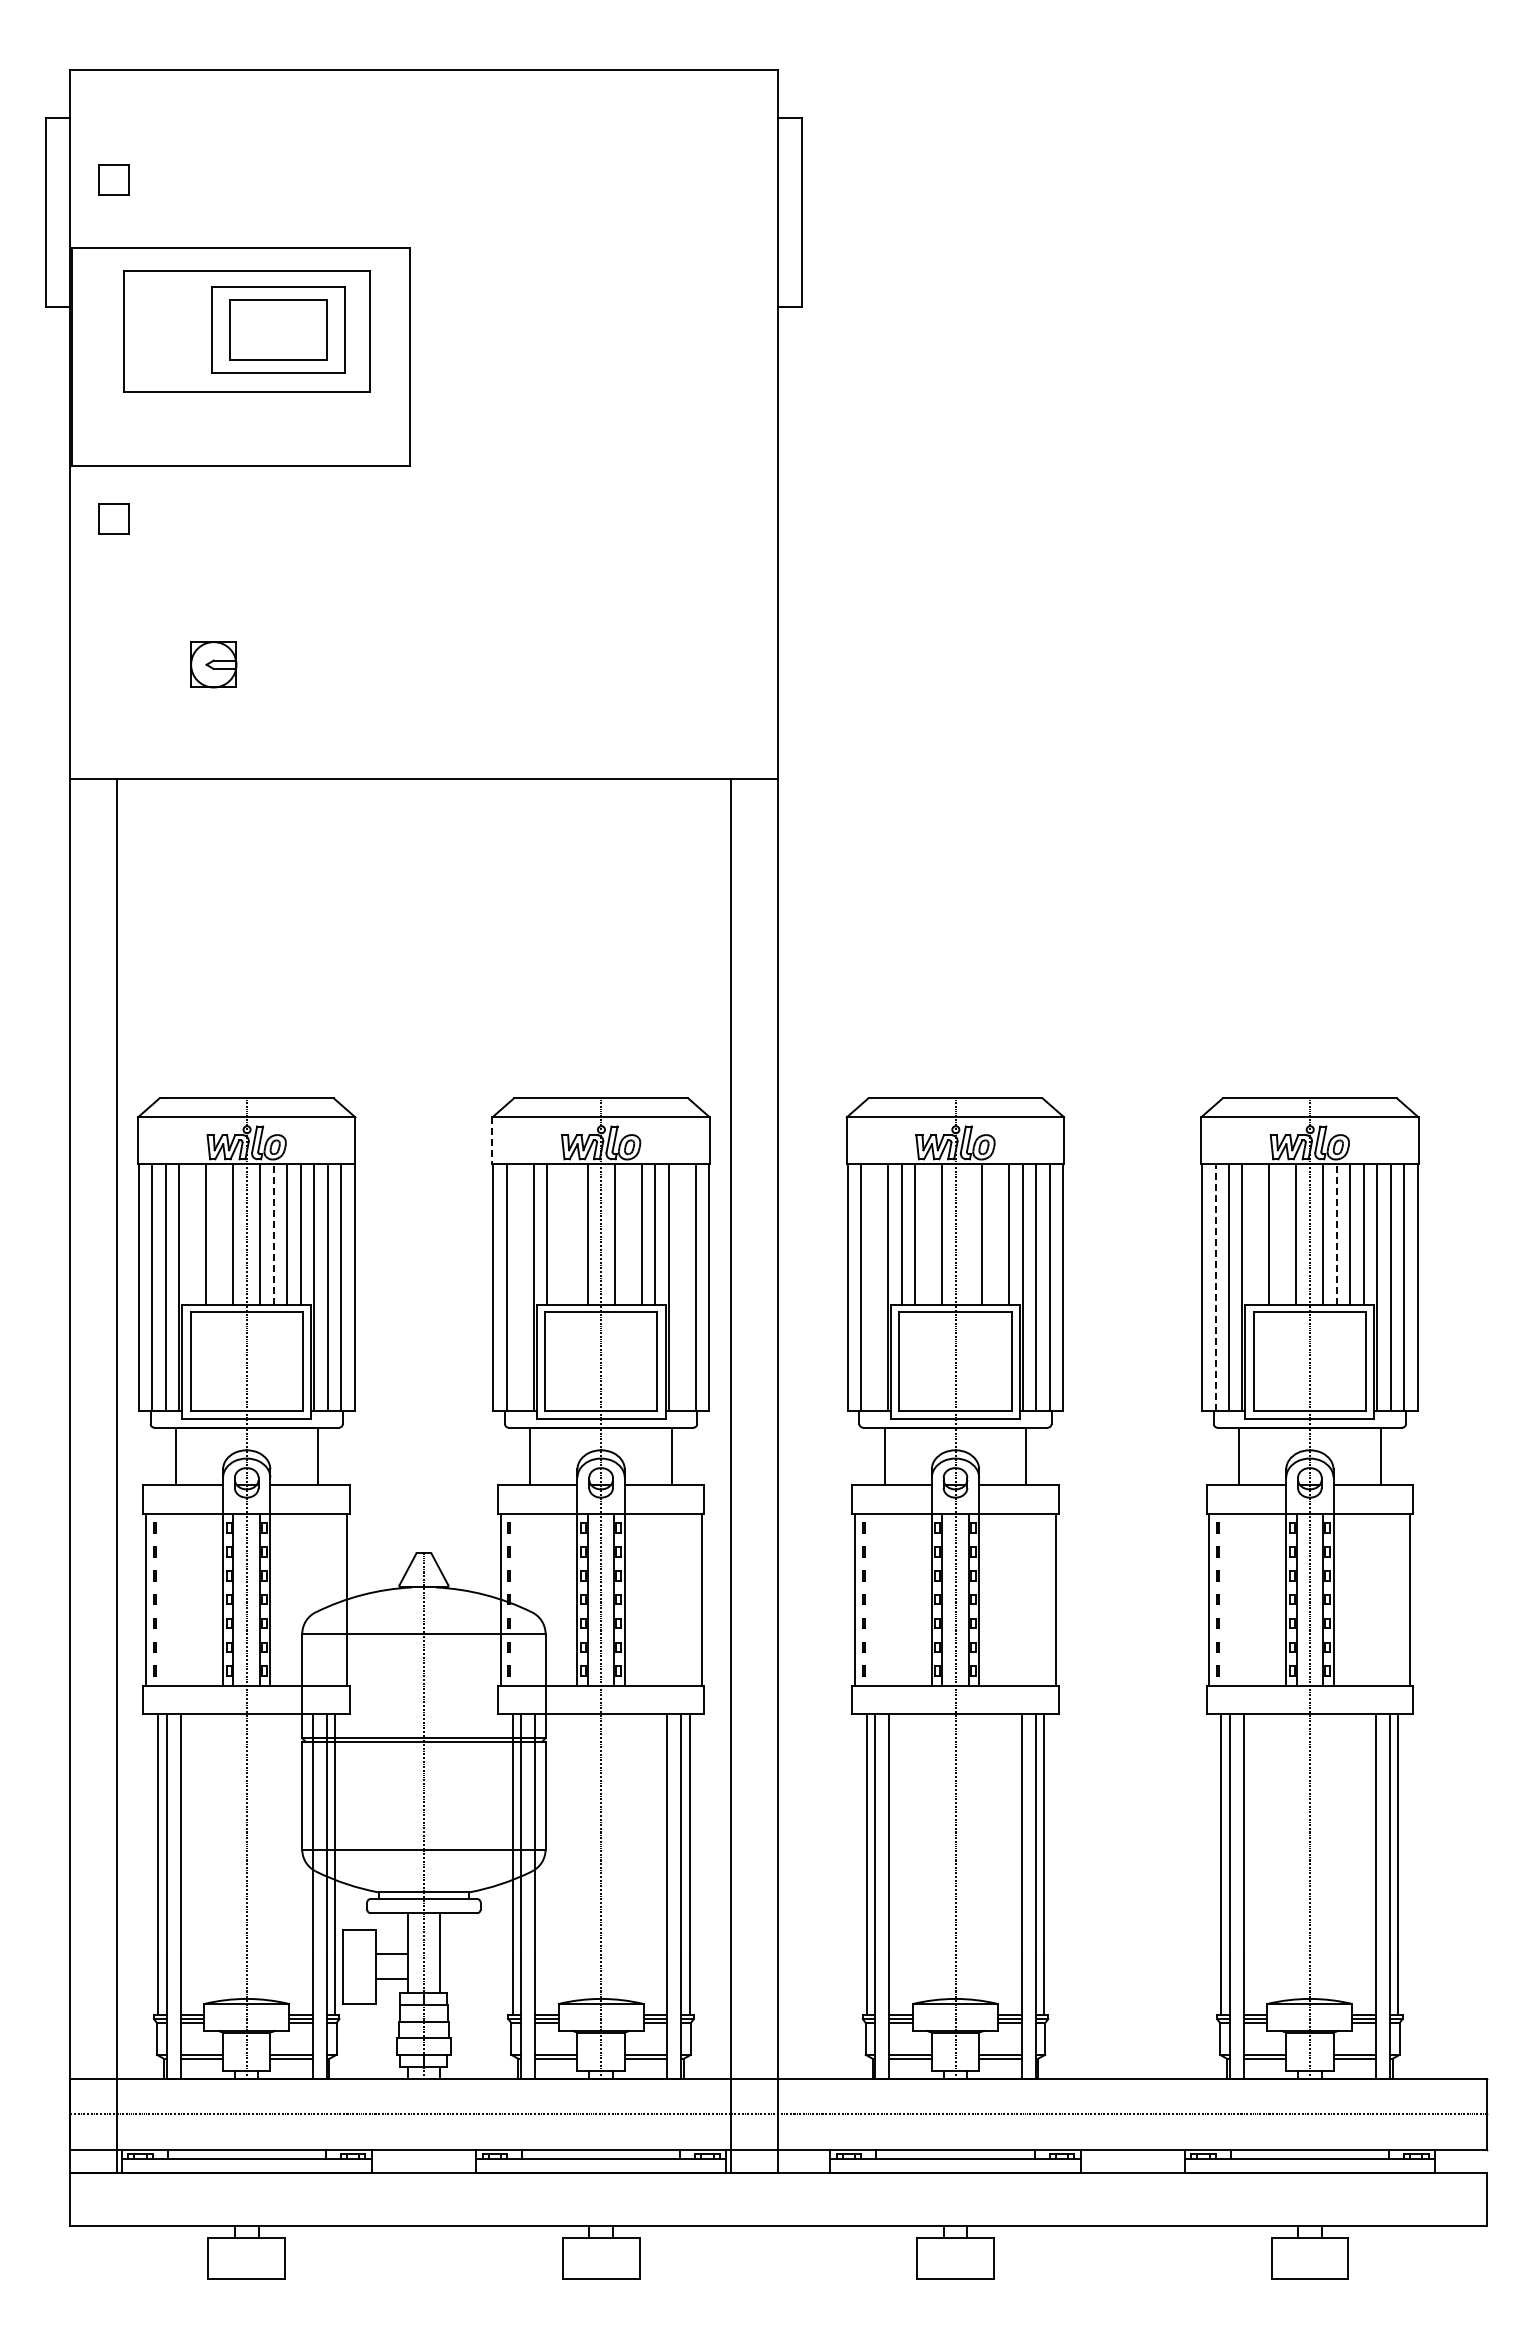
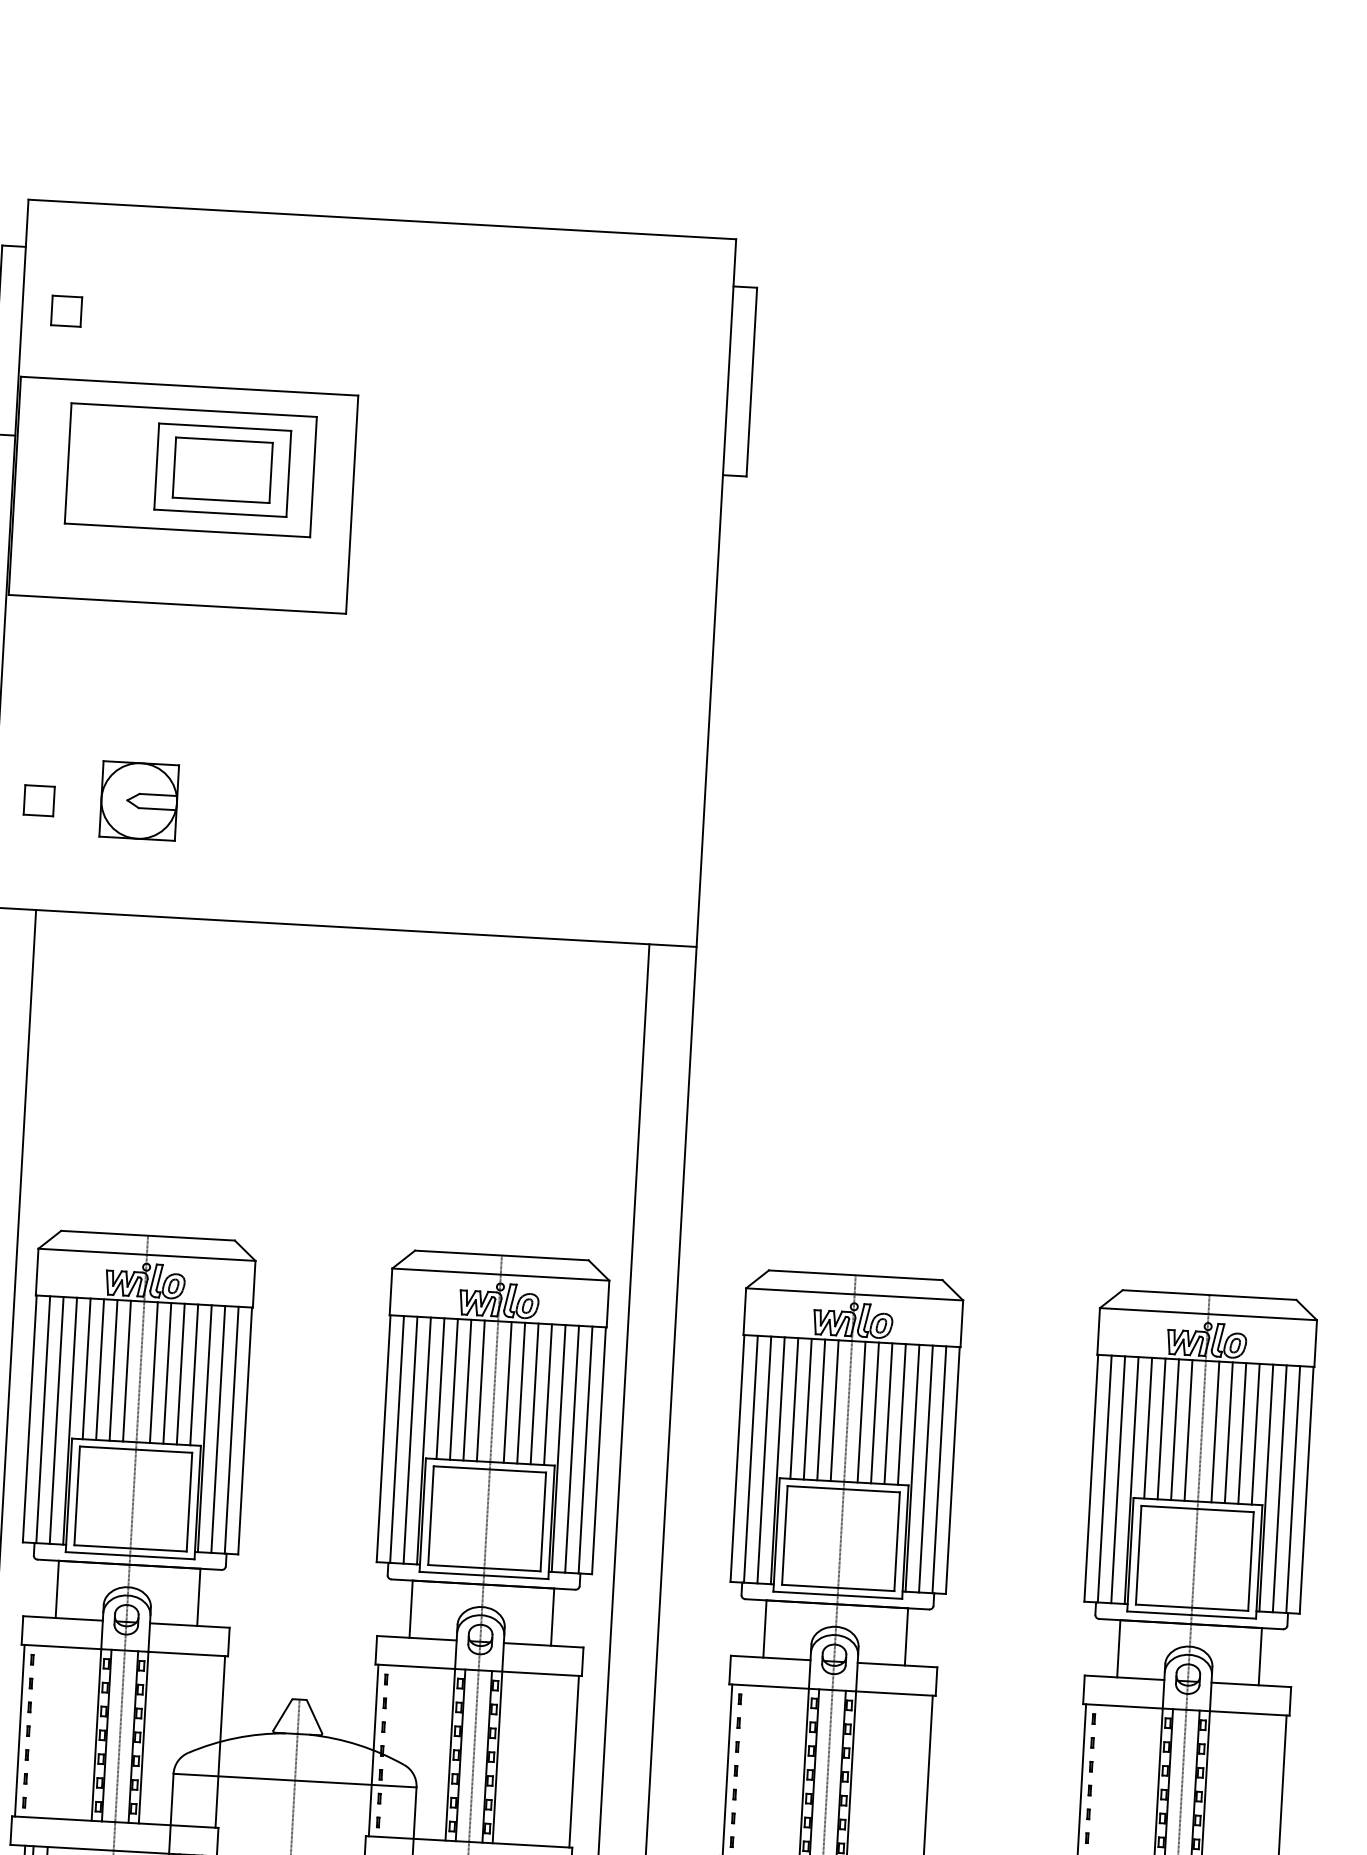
part: (113, 518) -> (38, 800), moved
part: (213, 664) -> (139, 800), size x1.67
line: (492, 1141) -> (391, 1292), dashed -> solid
line: (192, 1234) -> (86, 1368), added
line: (219, 1234) -> (113, 1370), added
line: (273, 1234) -> (167, 1373), dashed -> solid
line: (560, 1234) -> (453, 1389), added
line: (574, 1234) -> (467, 1390), added
line: (628, 1234) -> (521, 1393), added
line: (928, 1234) -> (821, 1409), added
line: (968, 1234) -> (861, 1412), added
line: (995, 1234) -> (888, 1413), added
line: (1256, 1234) -> (1148, 1428), added
line: (1282, 1234) -> (1174, 1429), added
line: (1336, 1234) -> (1228, 1432), dashed -> solid
line: (520, 1287) -> (410, 1439), added
line: (682, 1287) -> (572, 1449), added
line: (874, 1287) -> (764, 1459), added
line: (1215, 1287) -> (1104, 1478), dashed -> solid

